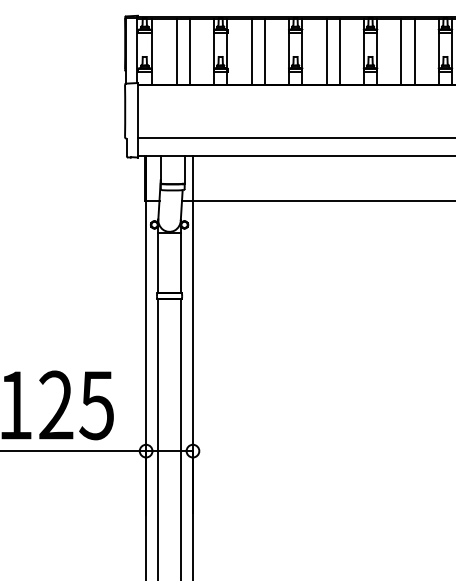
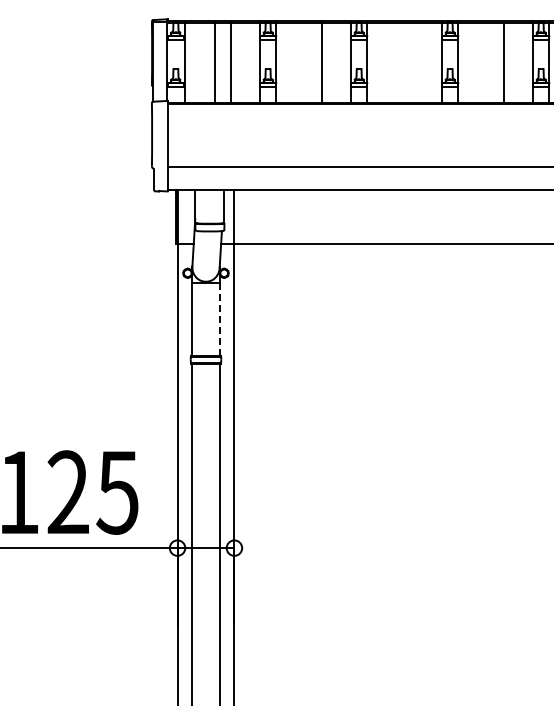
line: (251, 51) -> (305, 62), removed
line: (326, 51) -> (396, 62), removed
line: (339, 51) -> (412, 62), removed
line: (401, 51) -> (487, 62), removed
line: (180, 262) -> (219, 319), solid -> dashed

